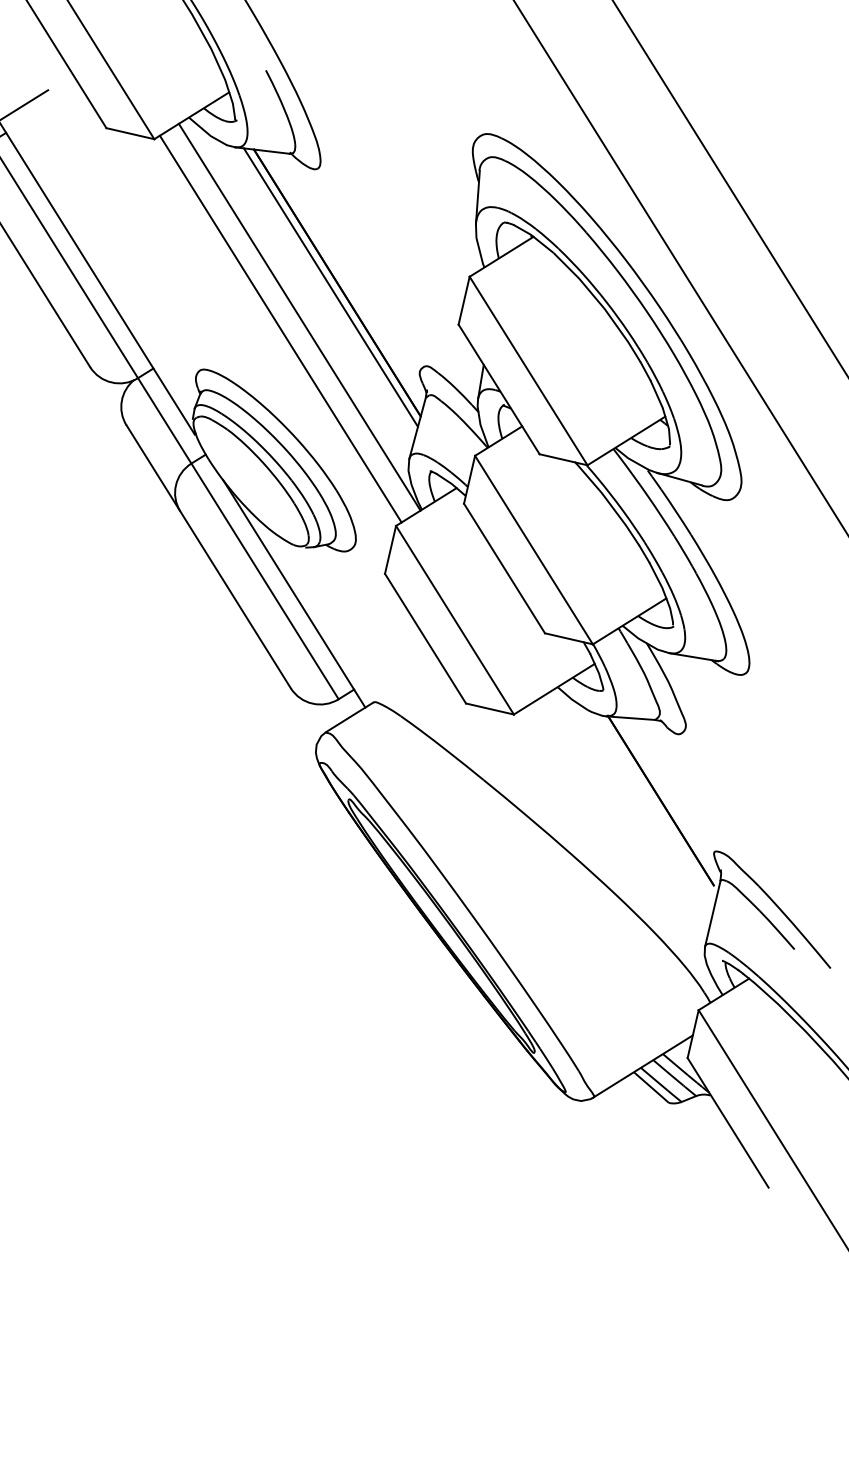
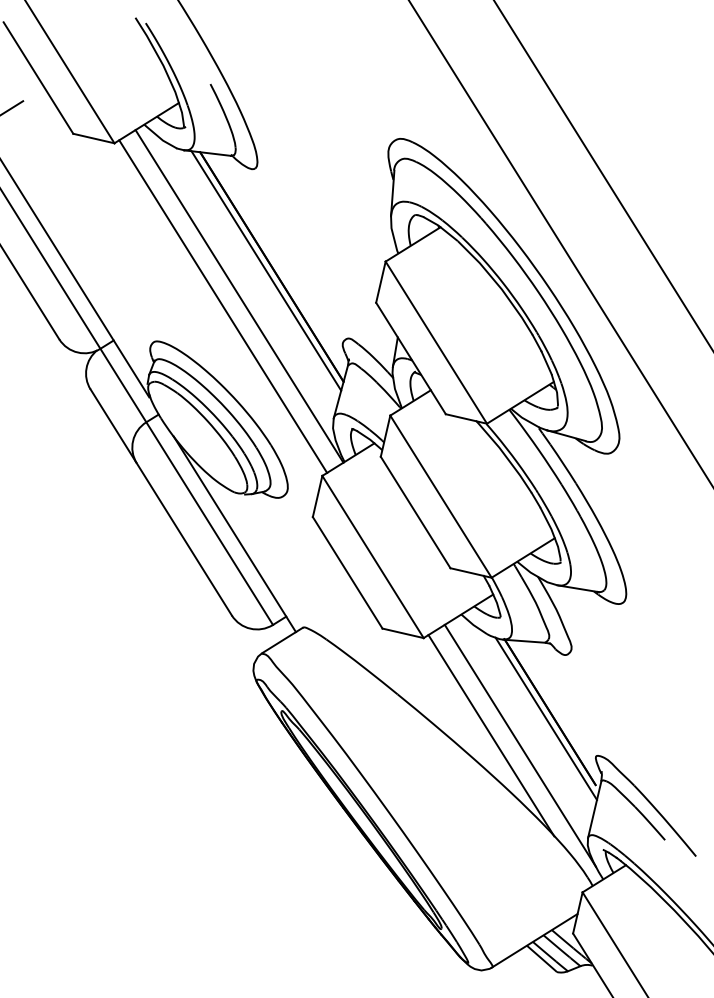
line: (656, 808) -> (546, 718), added
line: (592, 828) -> (491, 736), added
line: (626, 839) -> (520, 745), added

